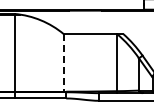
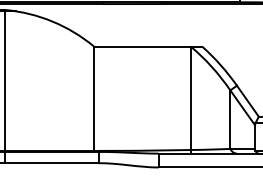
line: (63, 63) -> (93, 99), dashed -> solid

